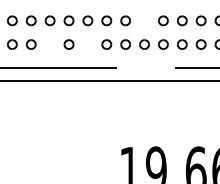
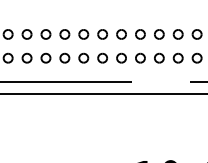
part: (144, 20) -> (159, 34), added
part: (49, 44) -> (64, 58), added
part: (87, 44) -> (102, 58), added

